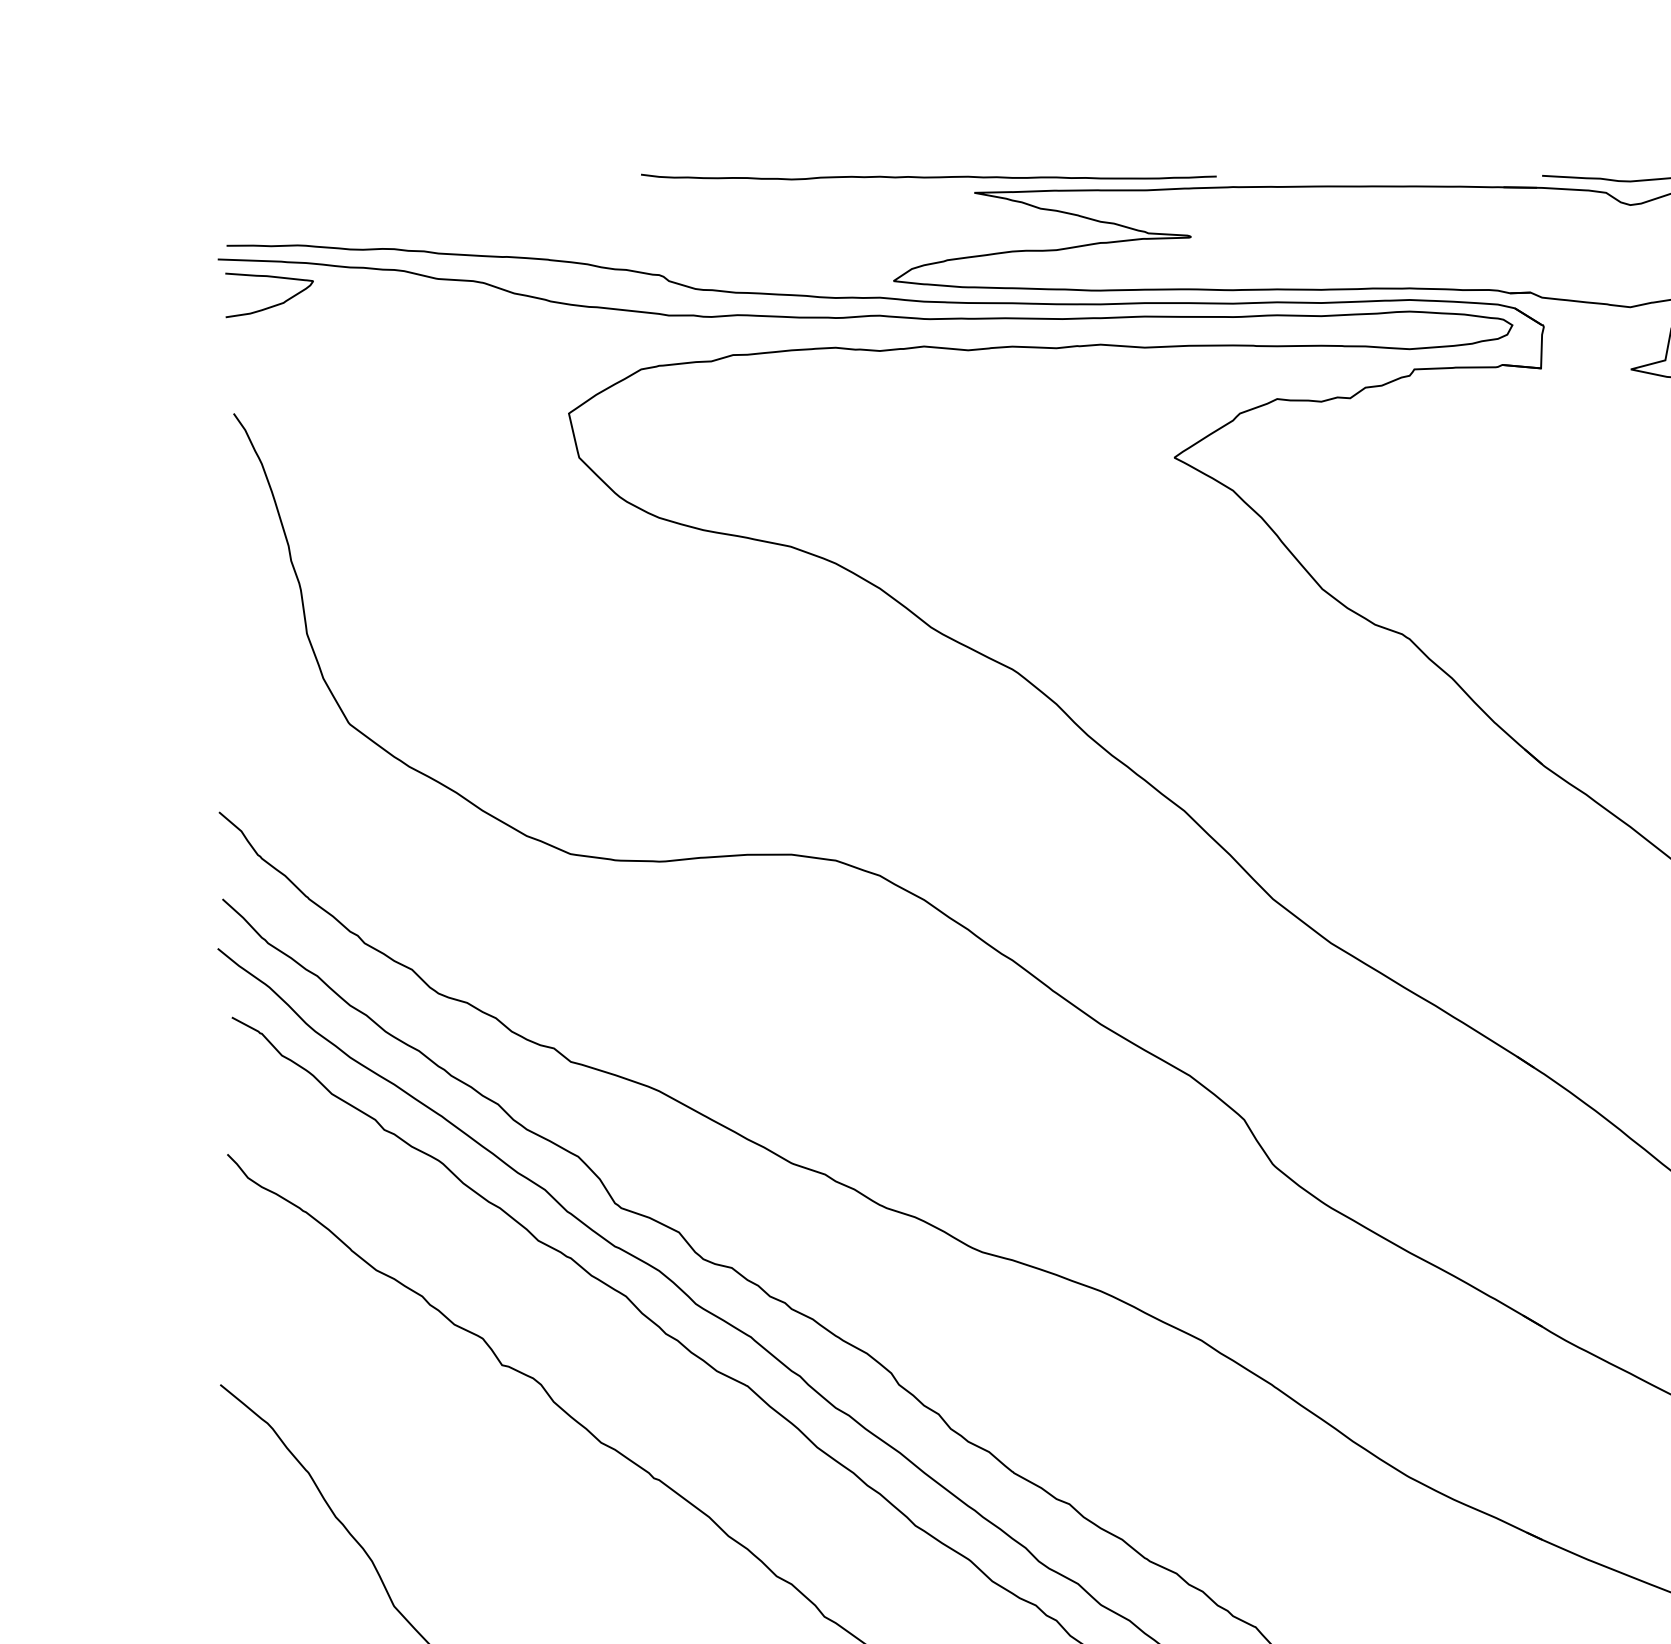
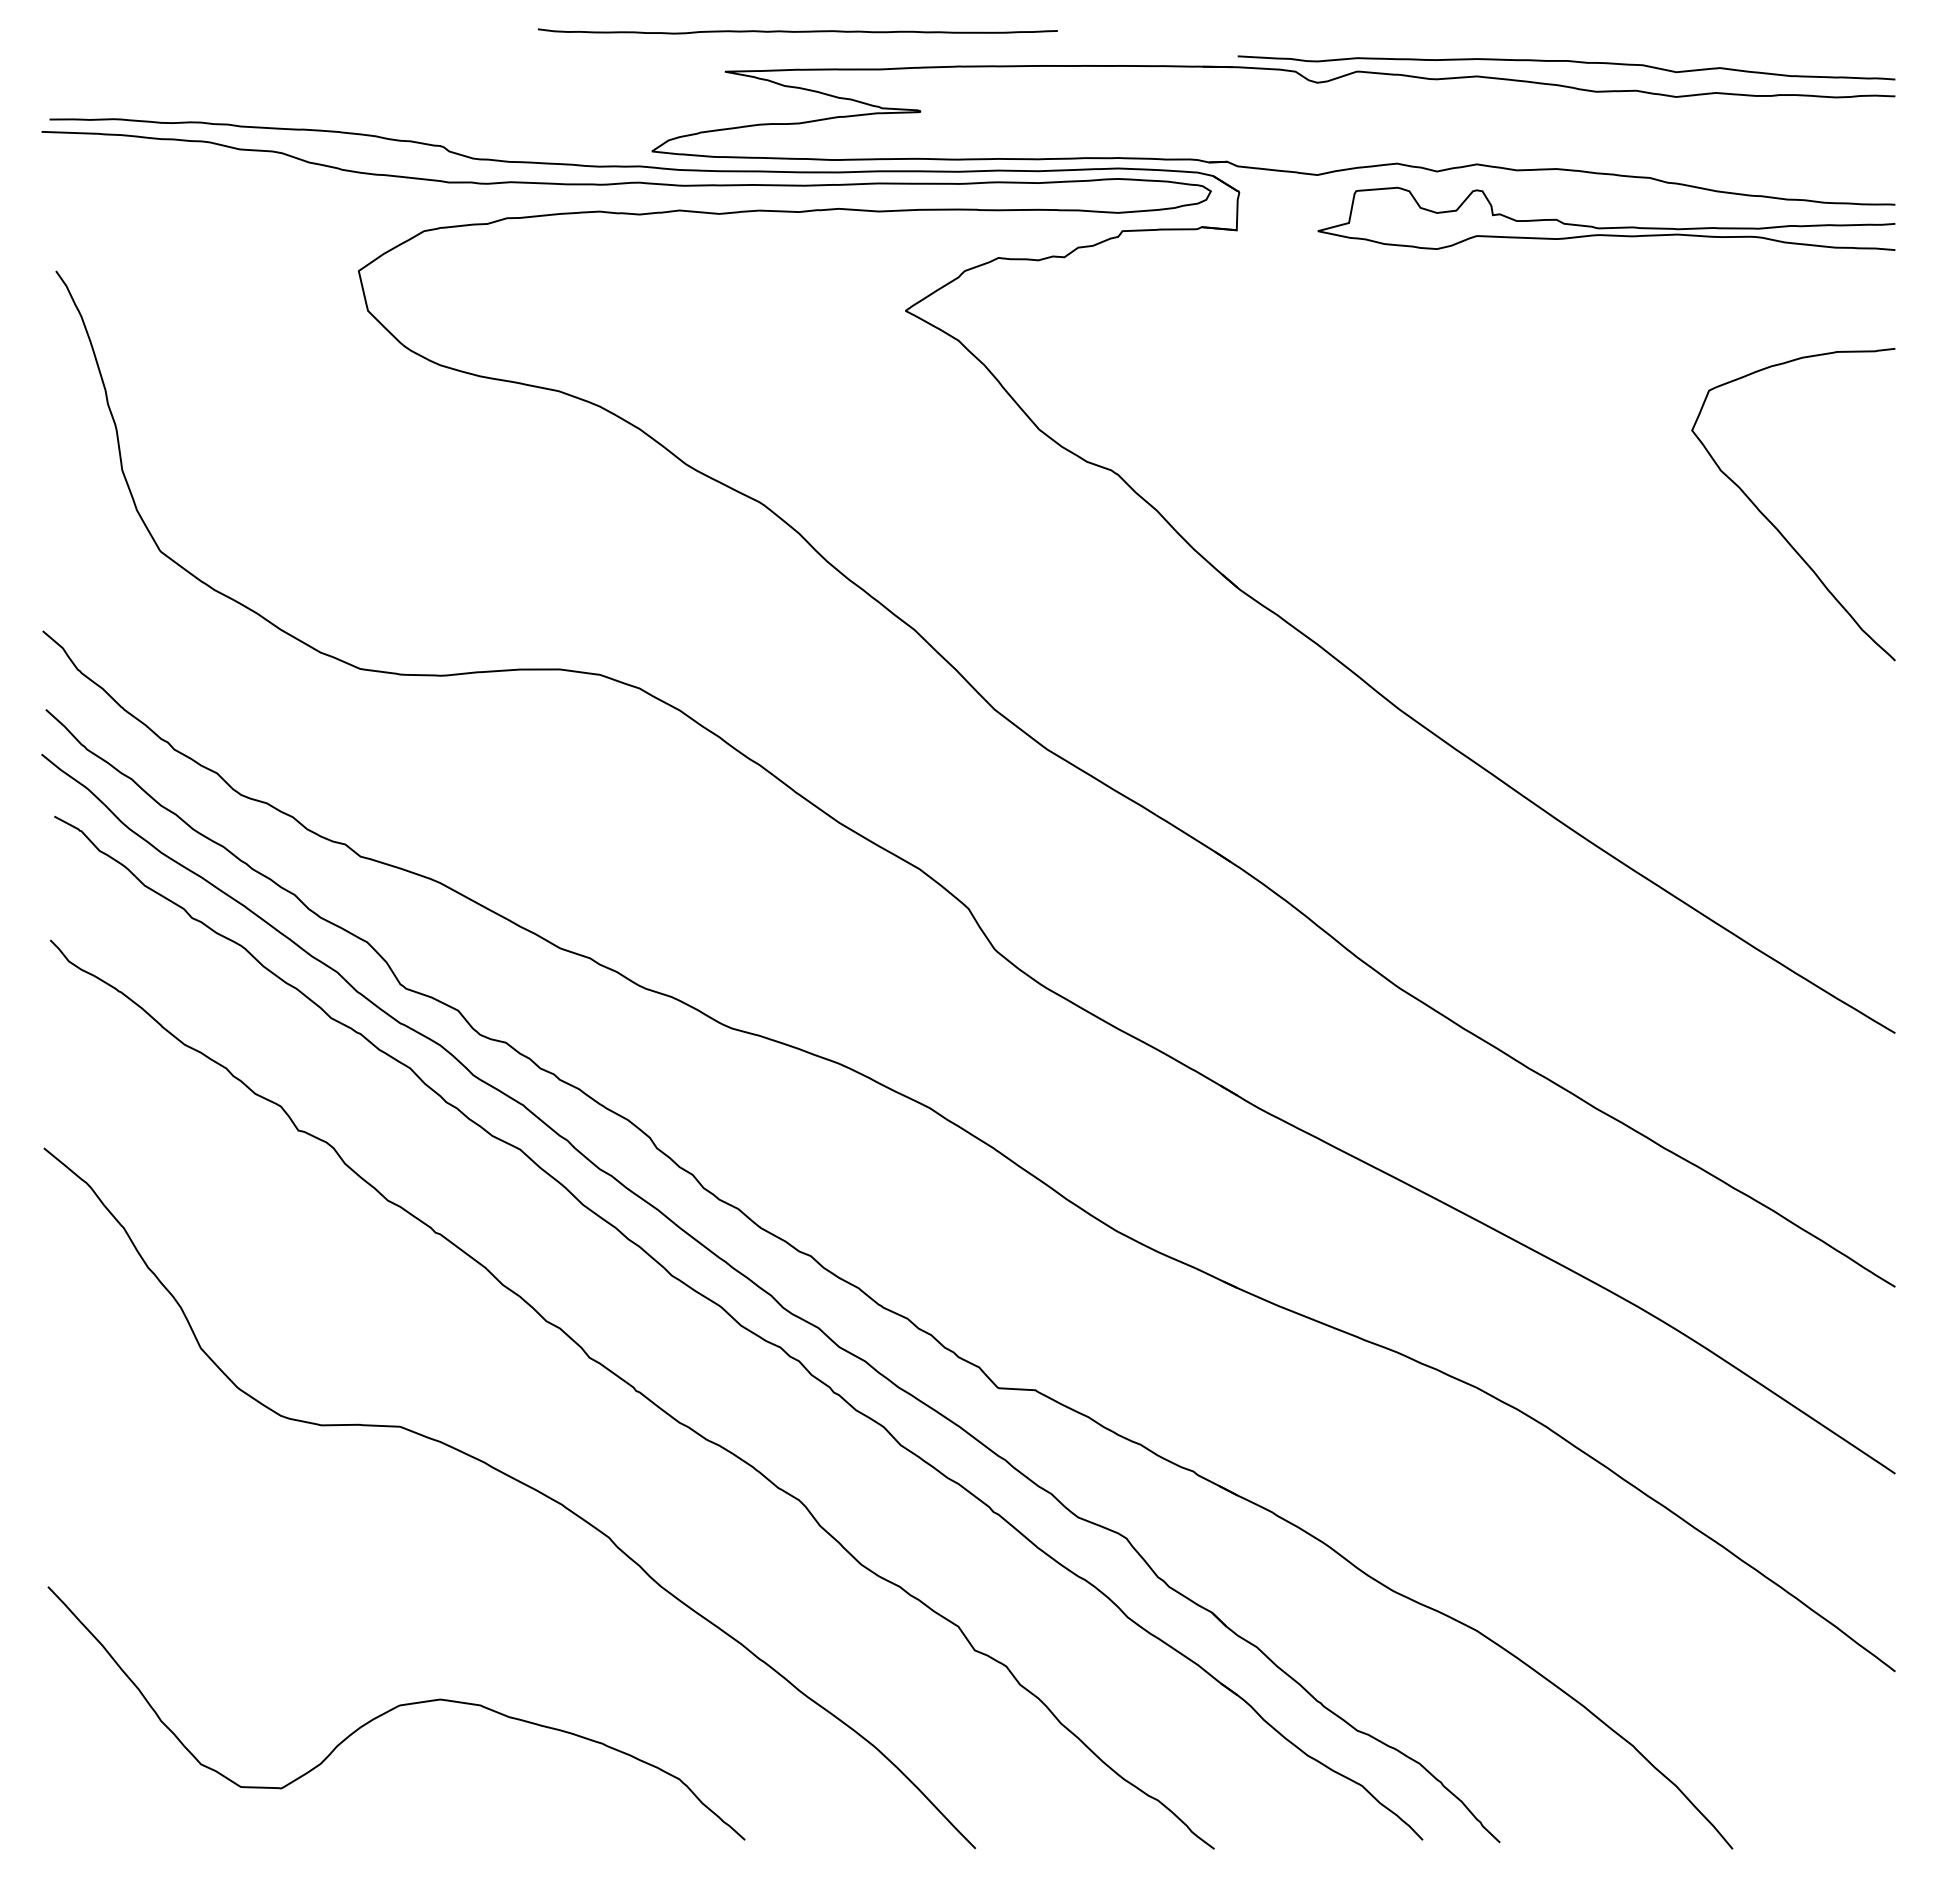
curve: (928, 177) -> (797, 31), moved
curve: (271, 305) -> (90, 173), removed

